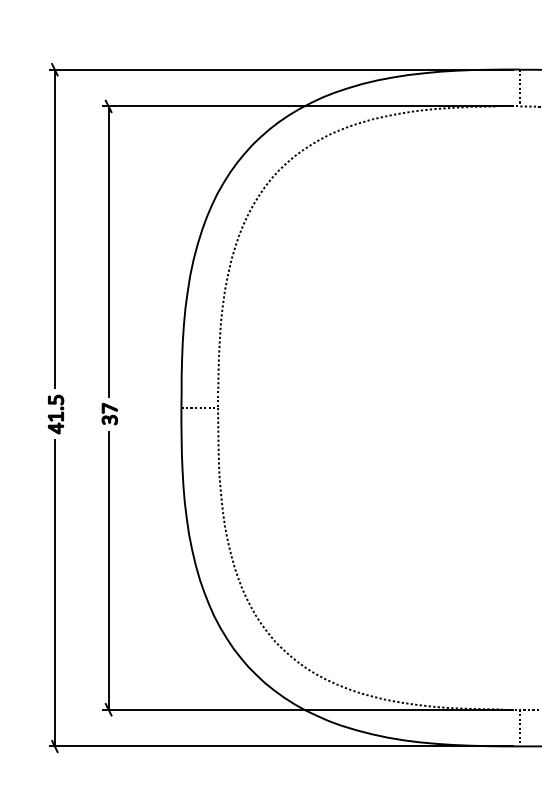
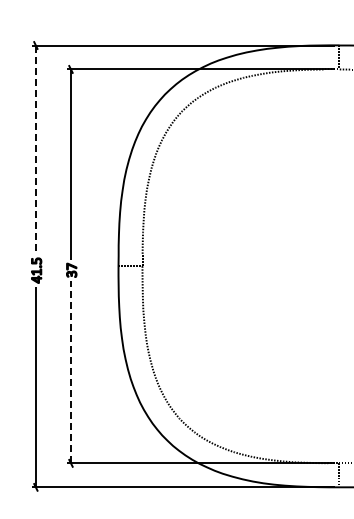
line: (54, 230) -> (35, 150), solid -> dashed
line: (109, 569) -> (71, 371), solid -> dashed

